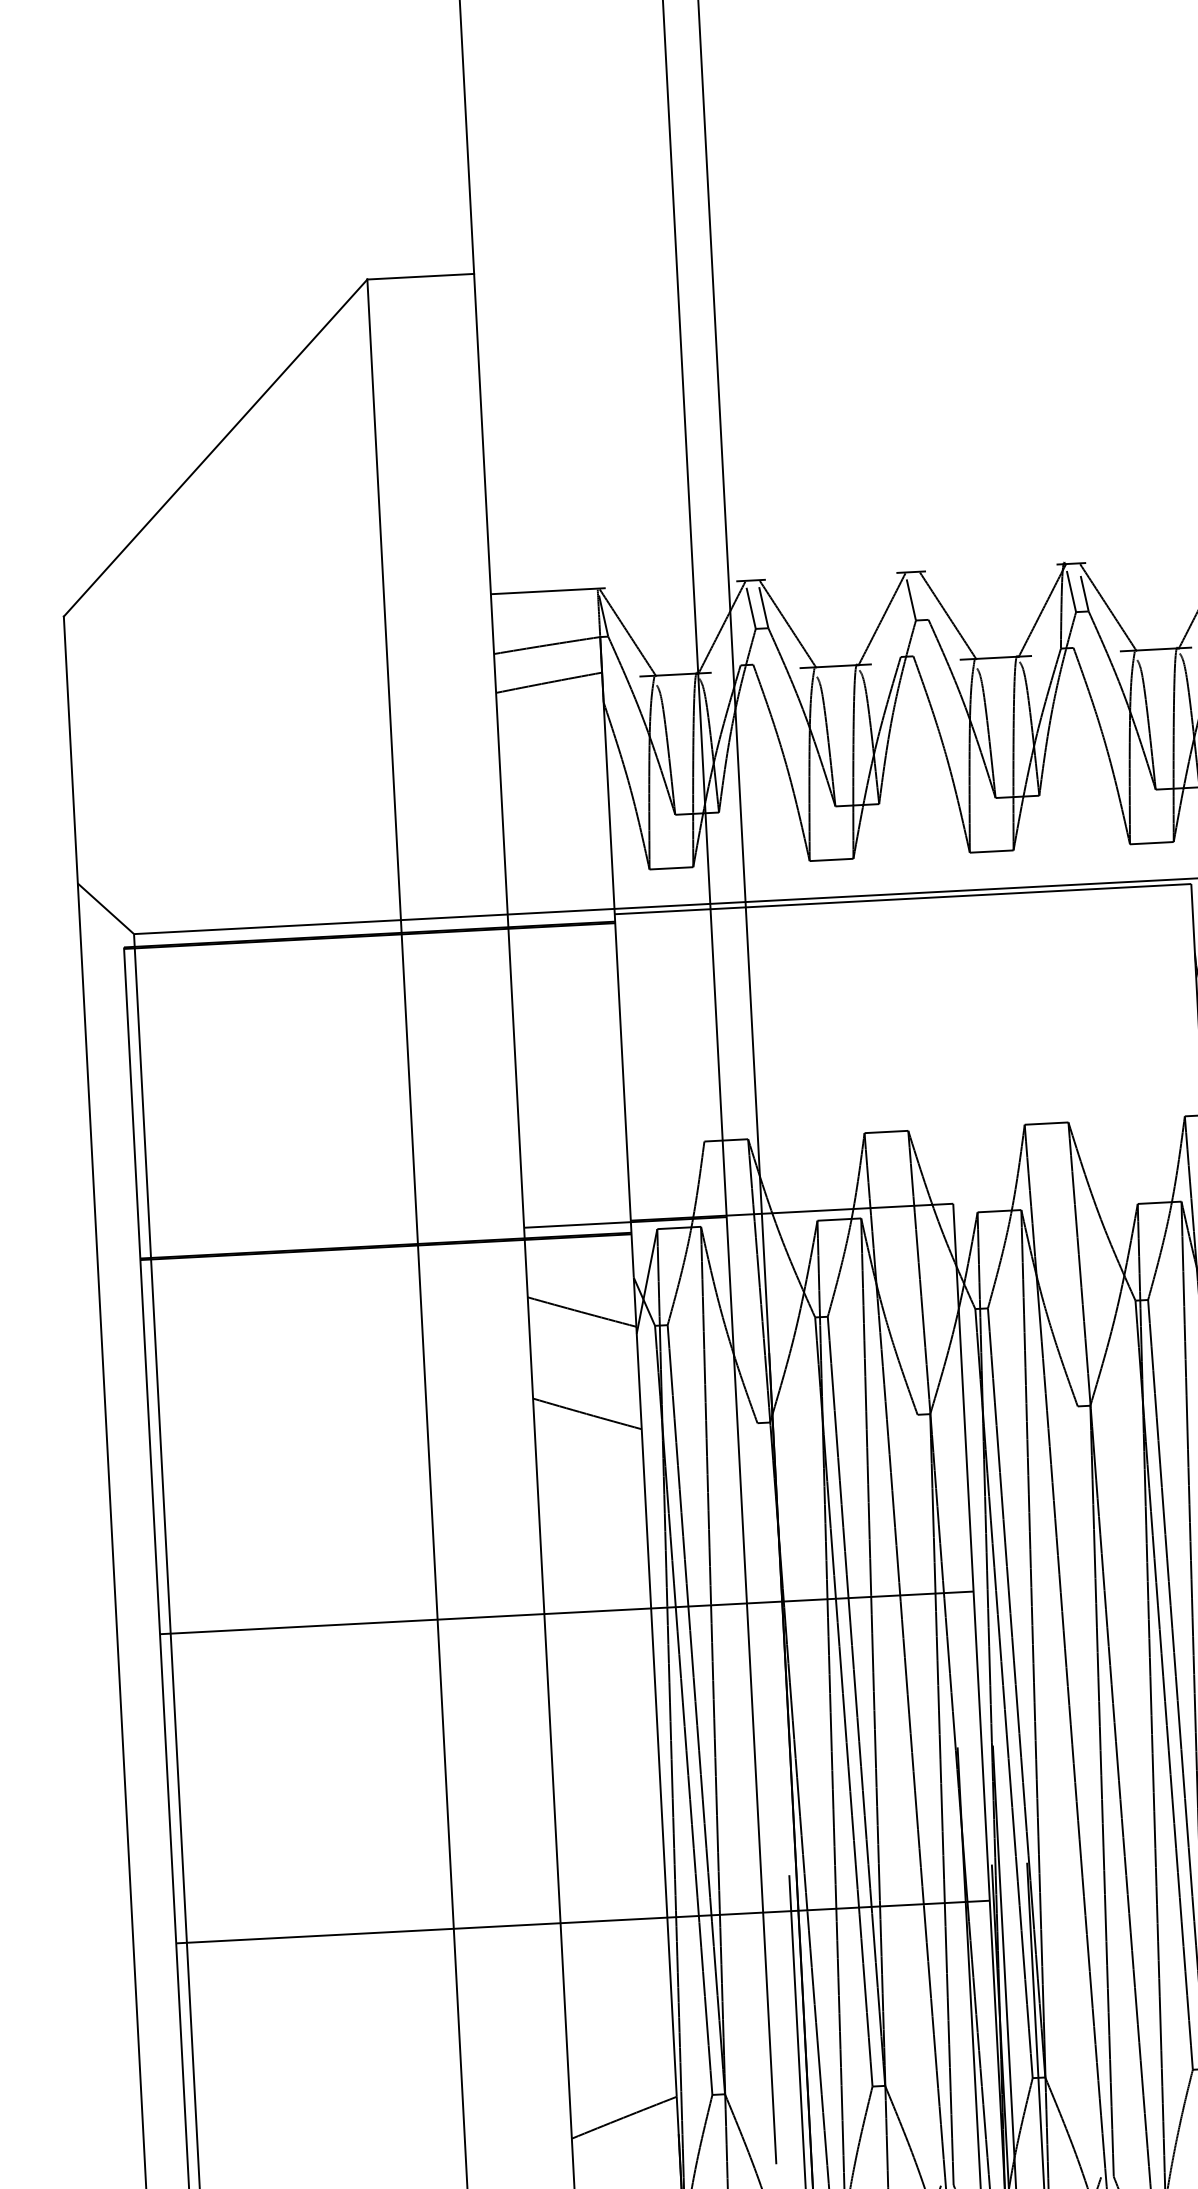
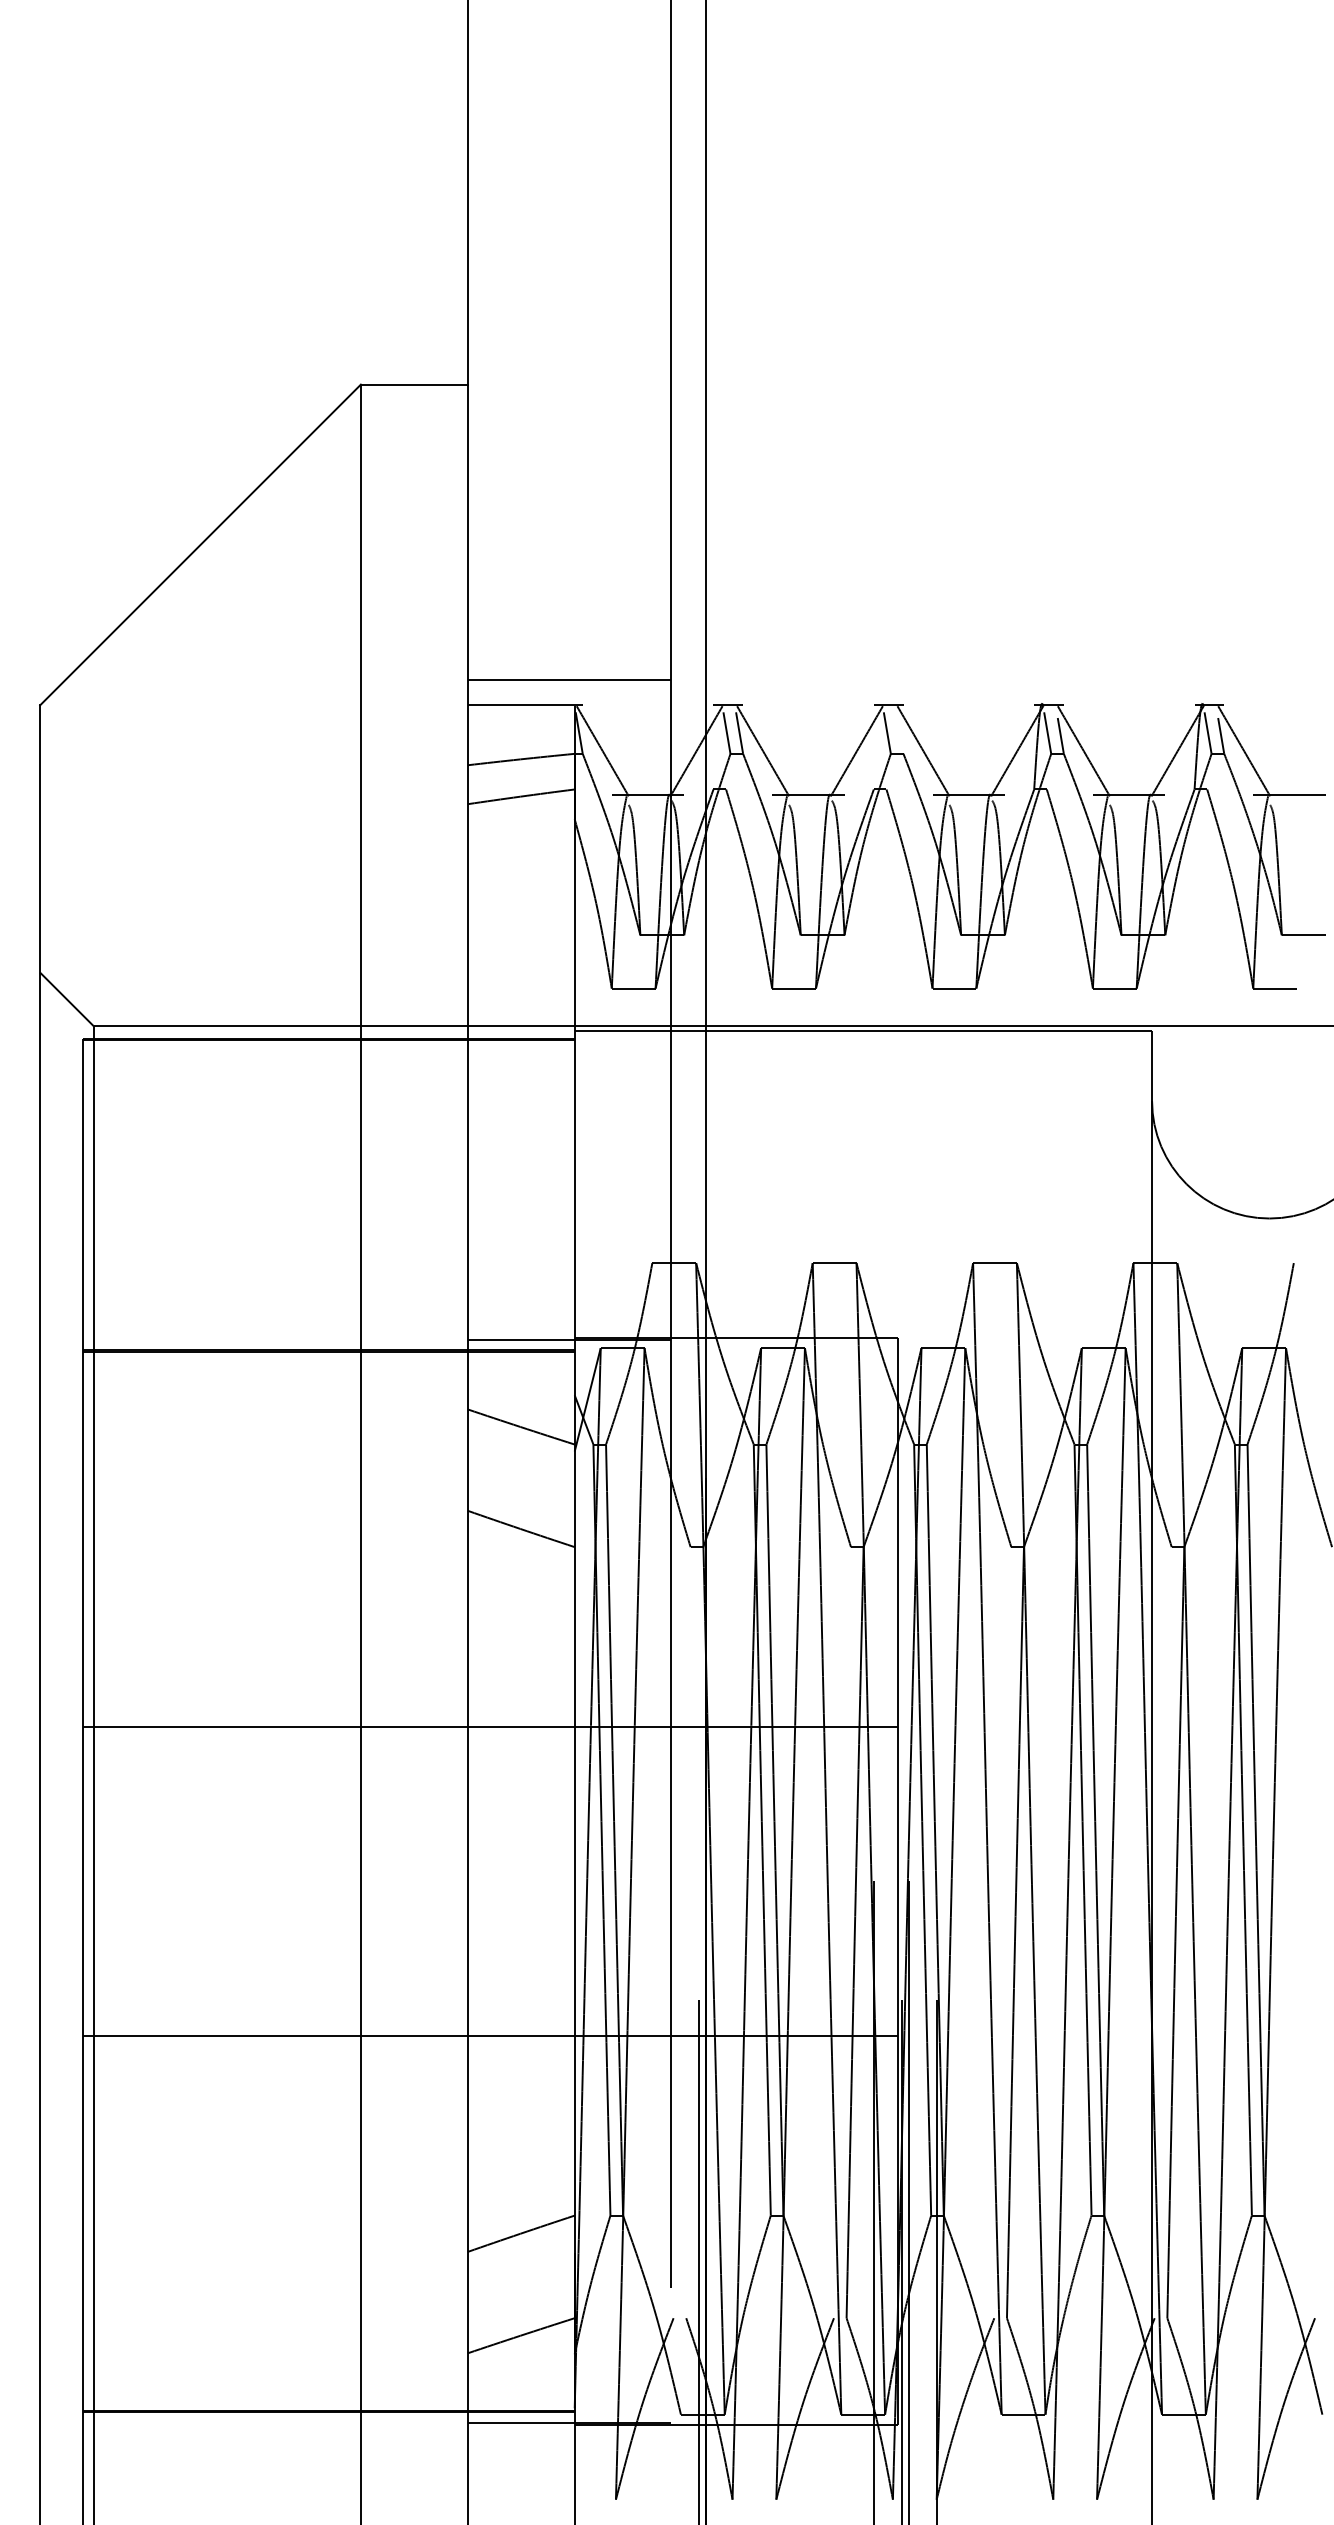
line: (590, 563) -> (568, 679), added

